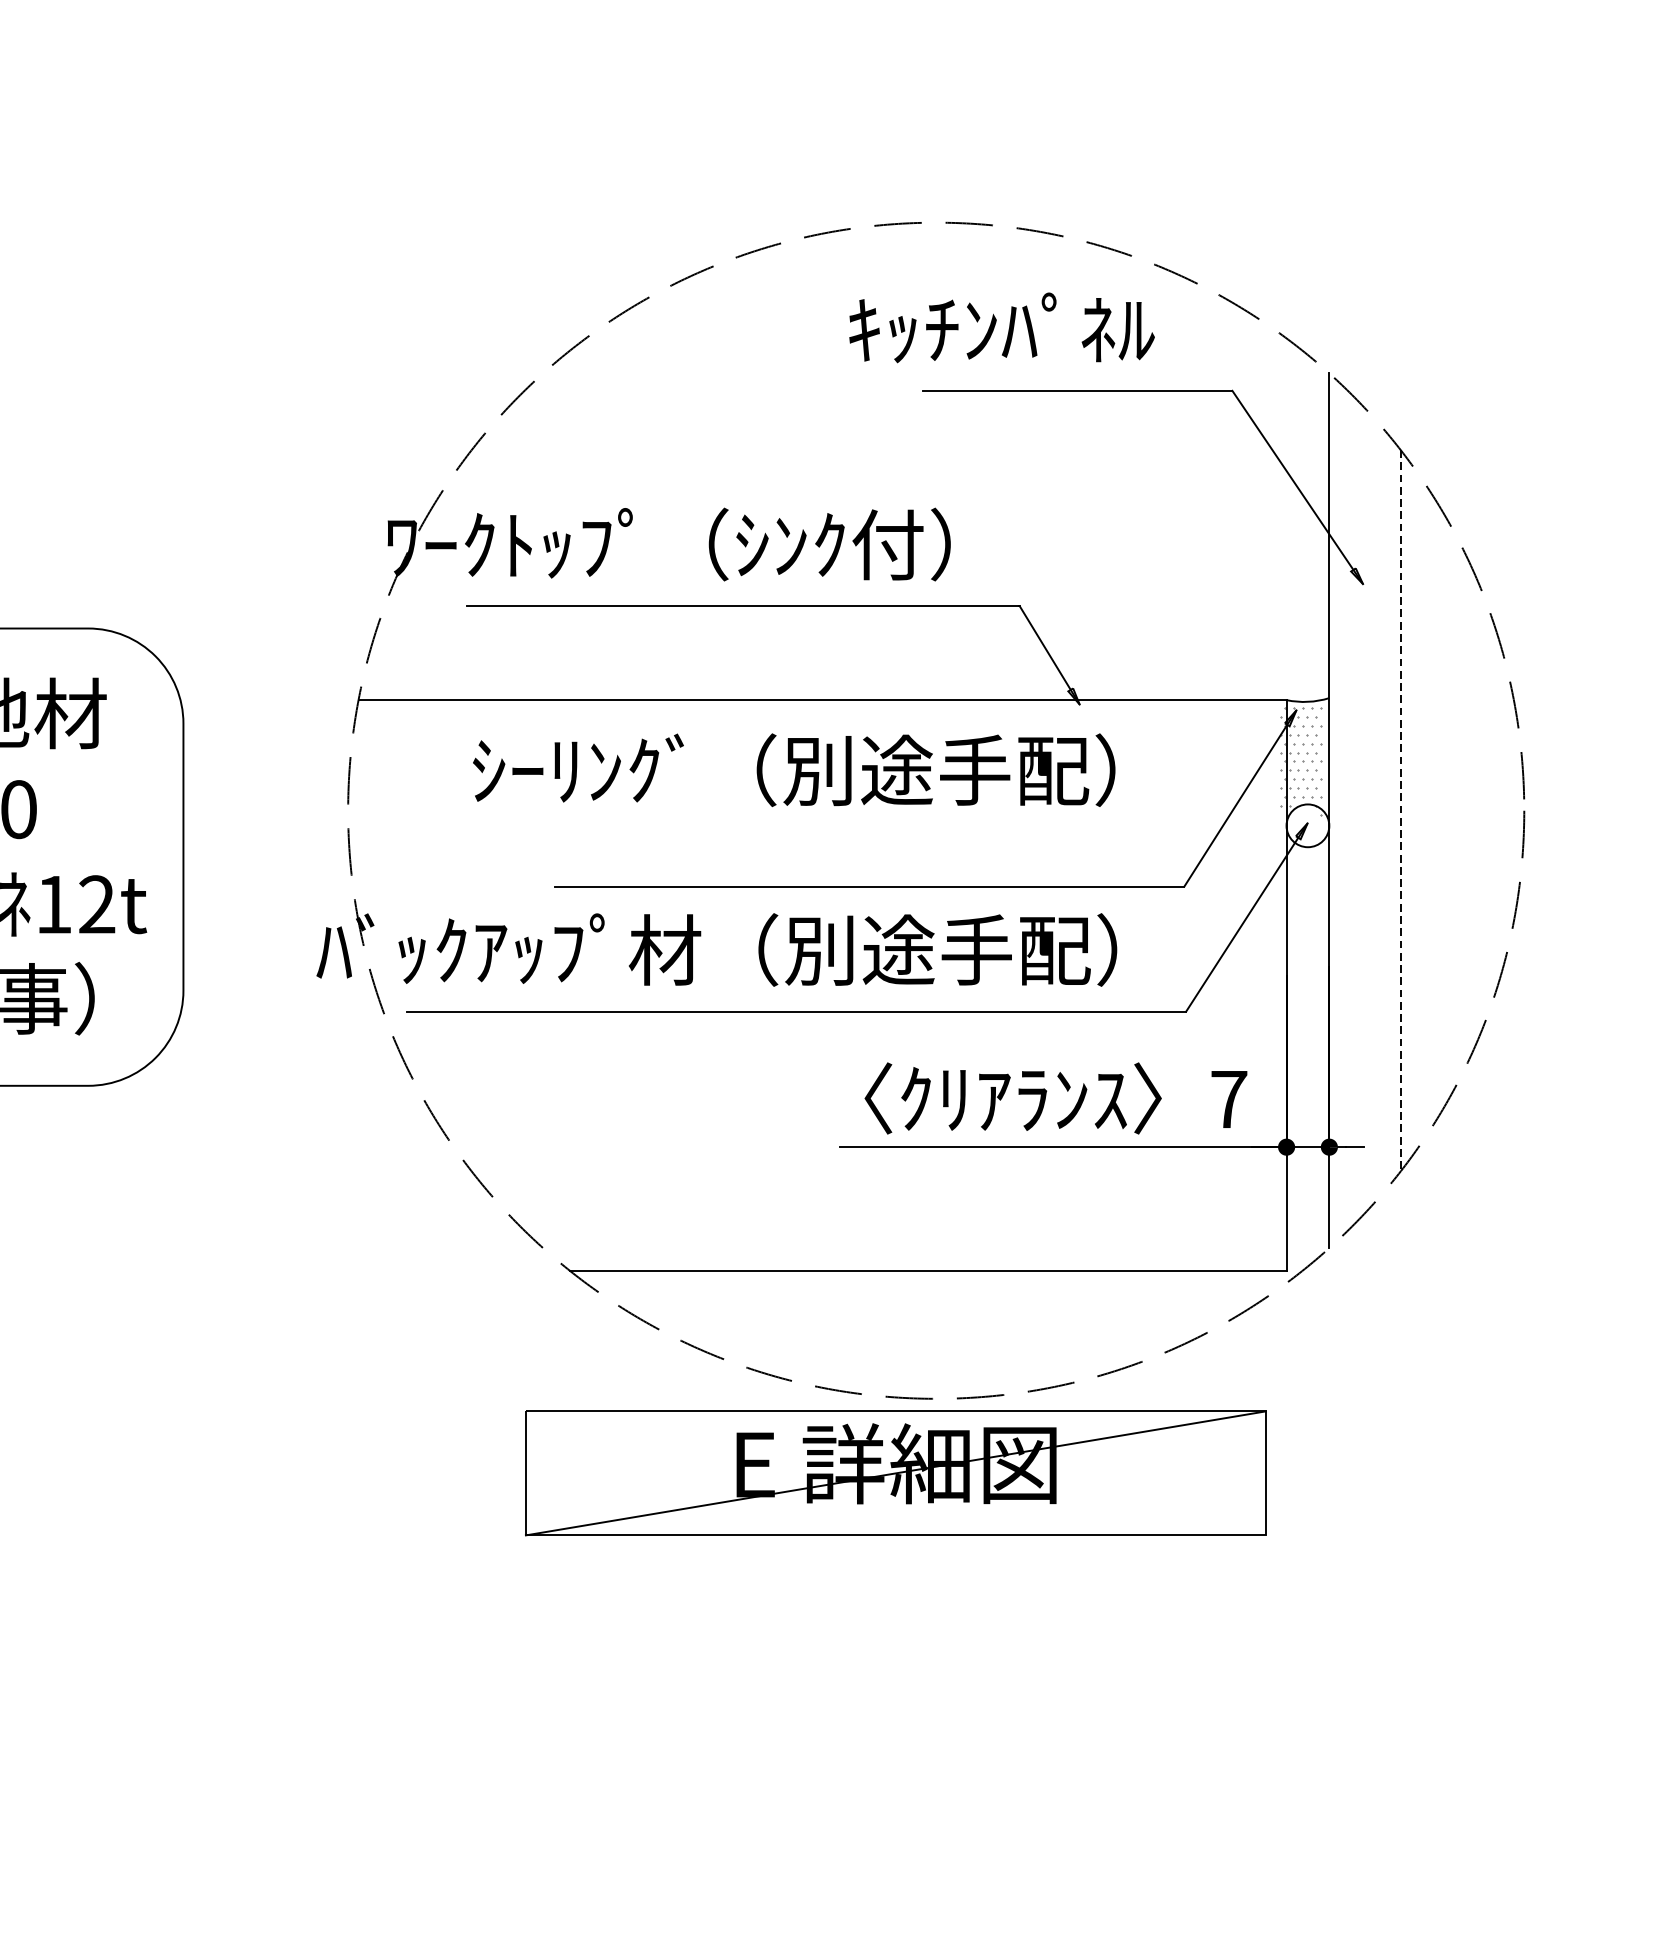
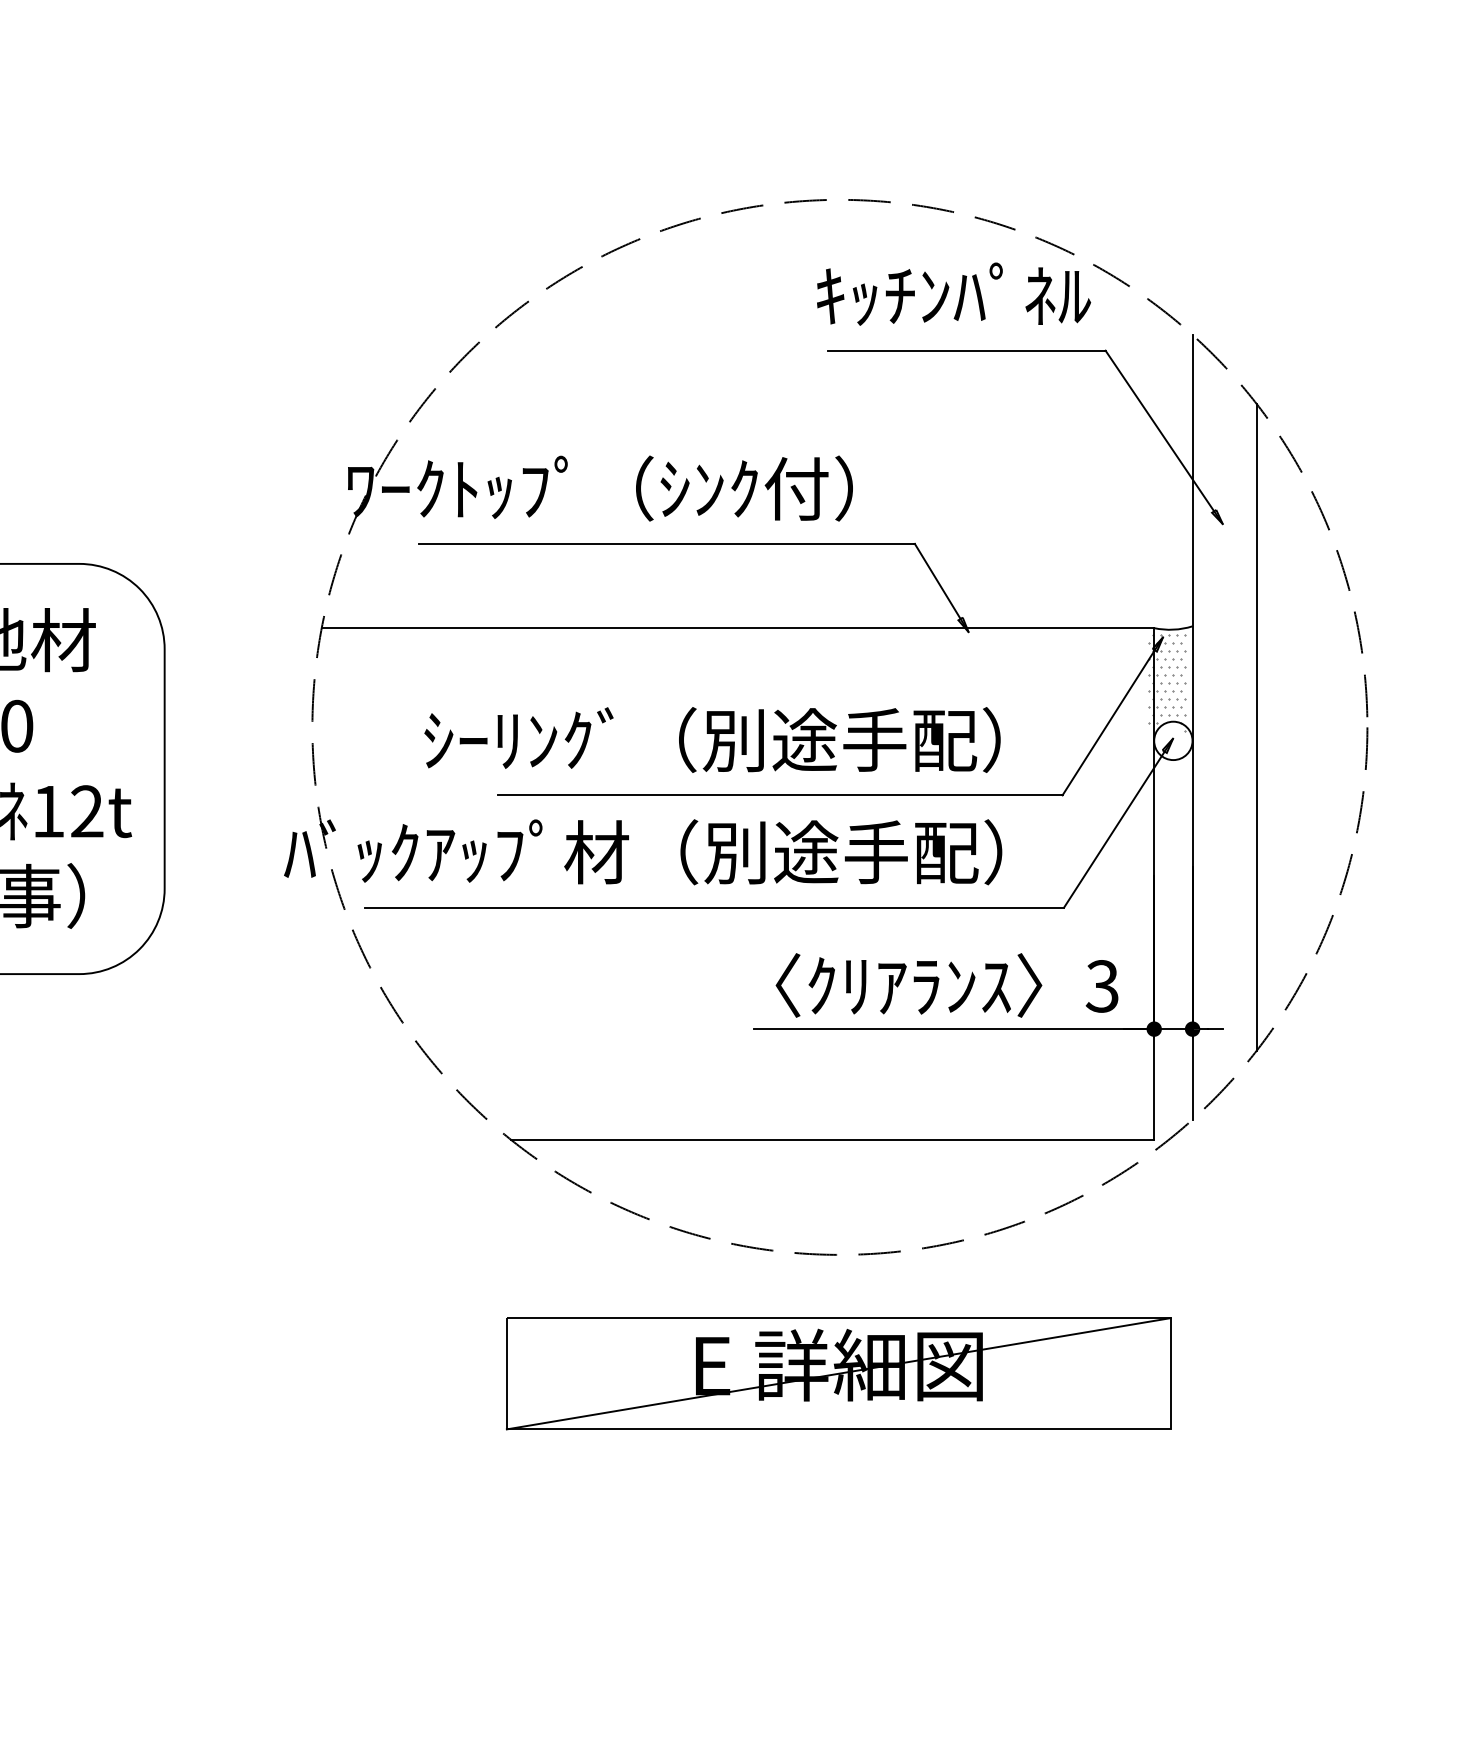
text: (1002, 327) -> (954, 293), moved
text: (794, 769) -> (712, 739), moved
line: (1400, 810) -> (1256, 727), dashed -> solid
text: (1227, 1099) -> (1101, 986), 7 -> 3
part: (895, 1473) -> (838, 1373), moved

